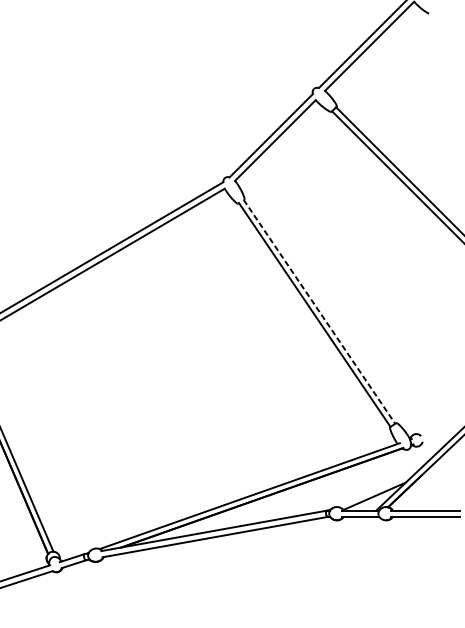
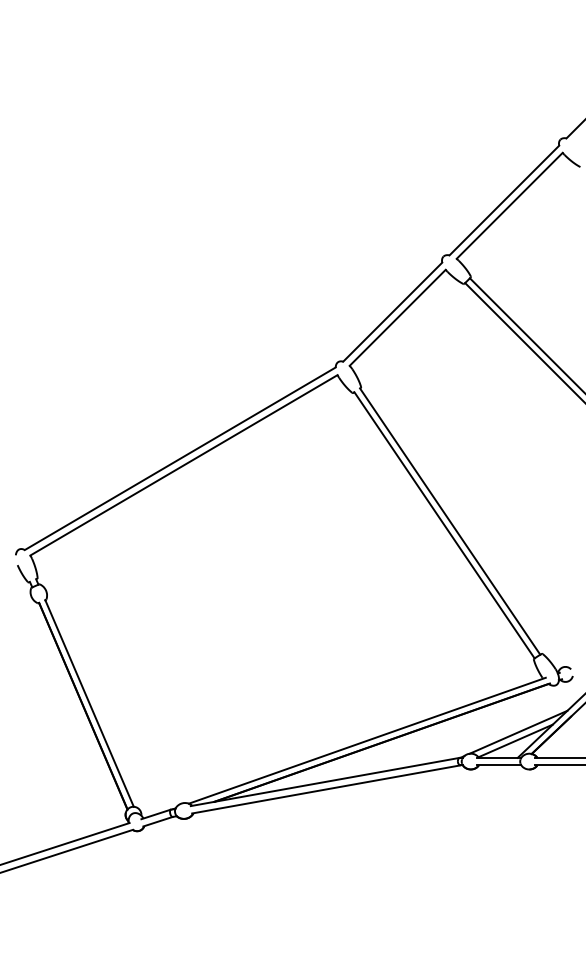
line: (319, 311) -> (450, 521), dashed -> solid
line: (376, 488) -> (518, 731), added

